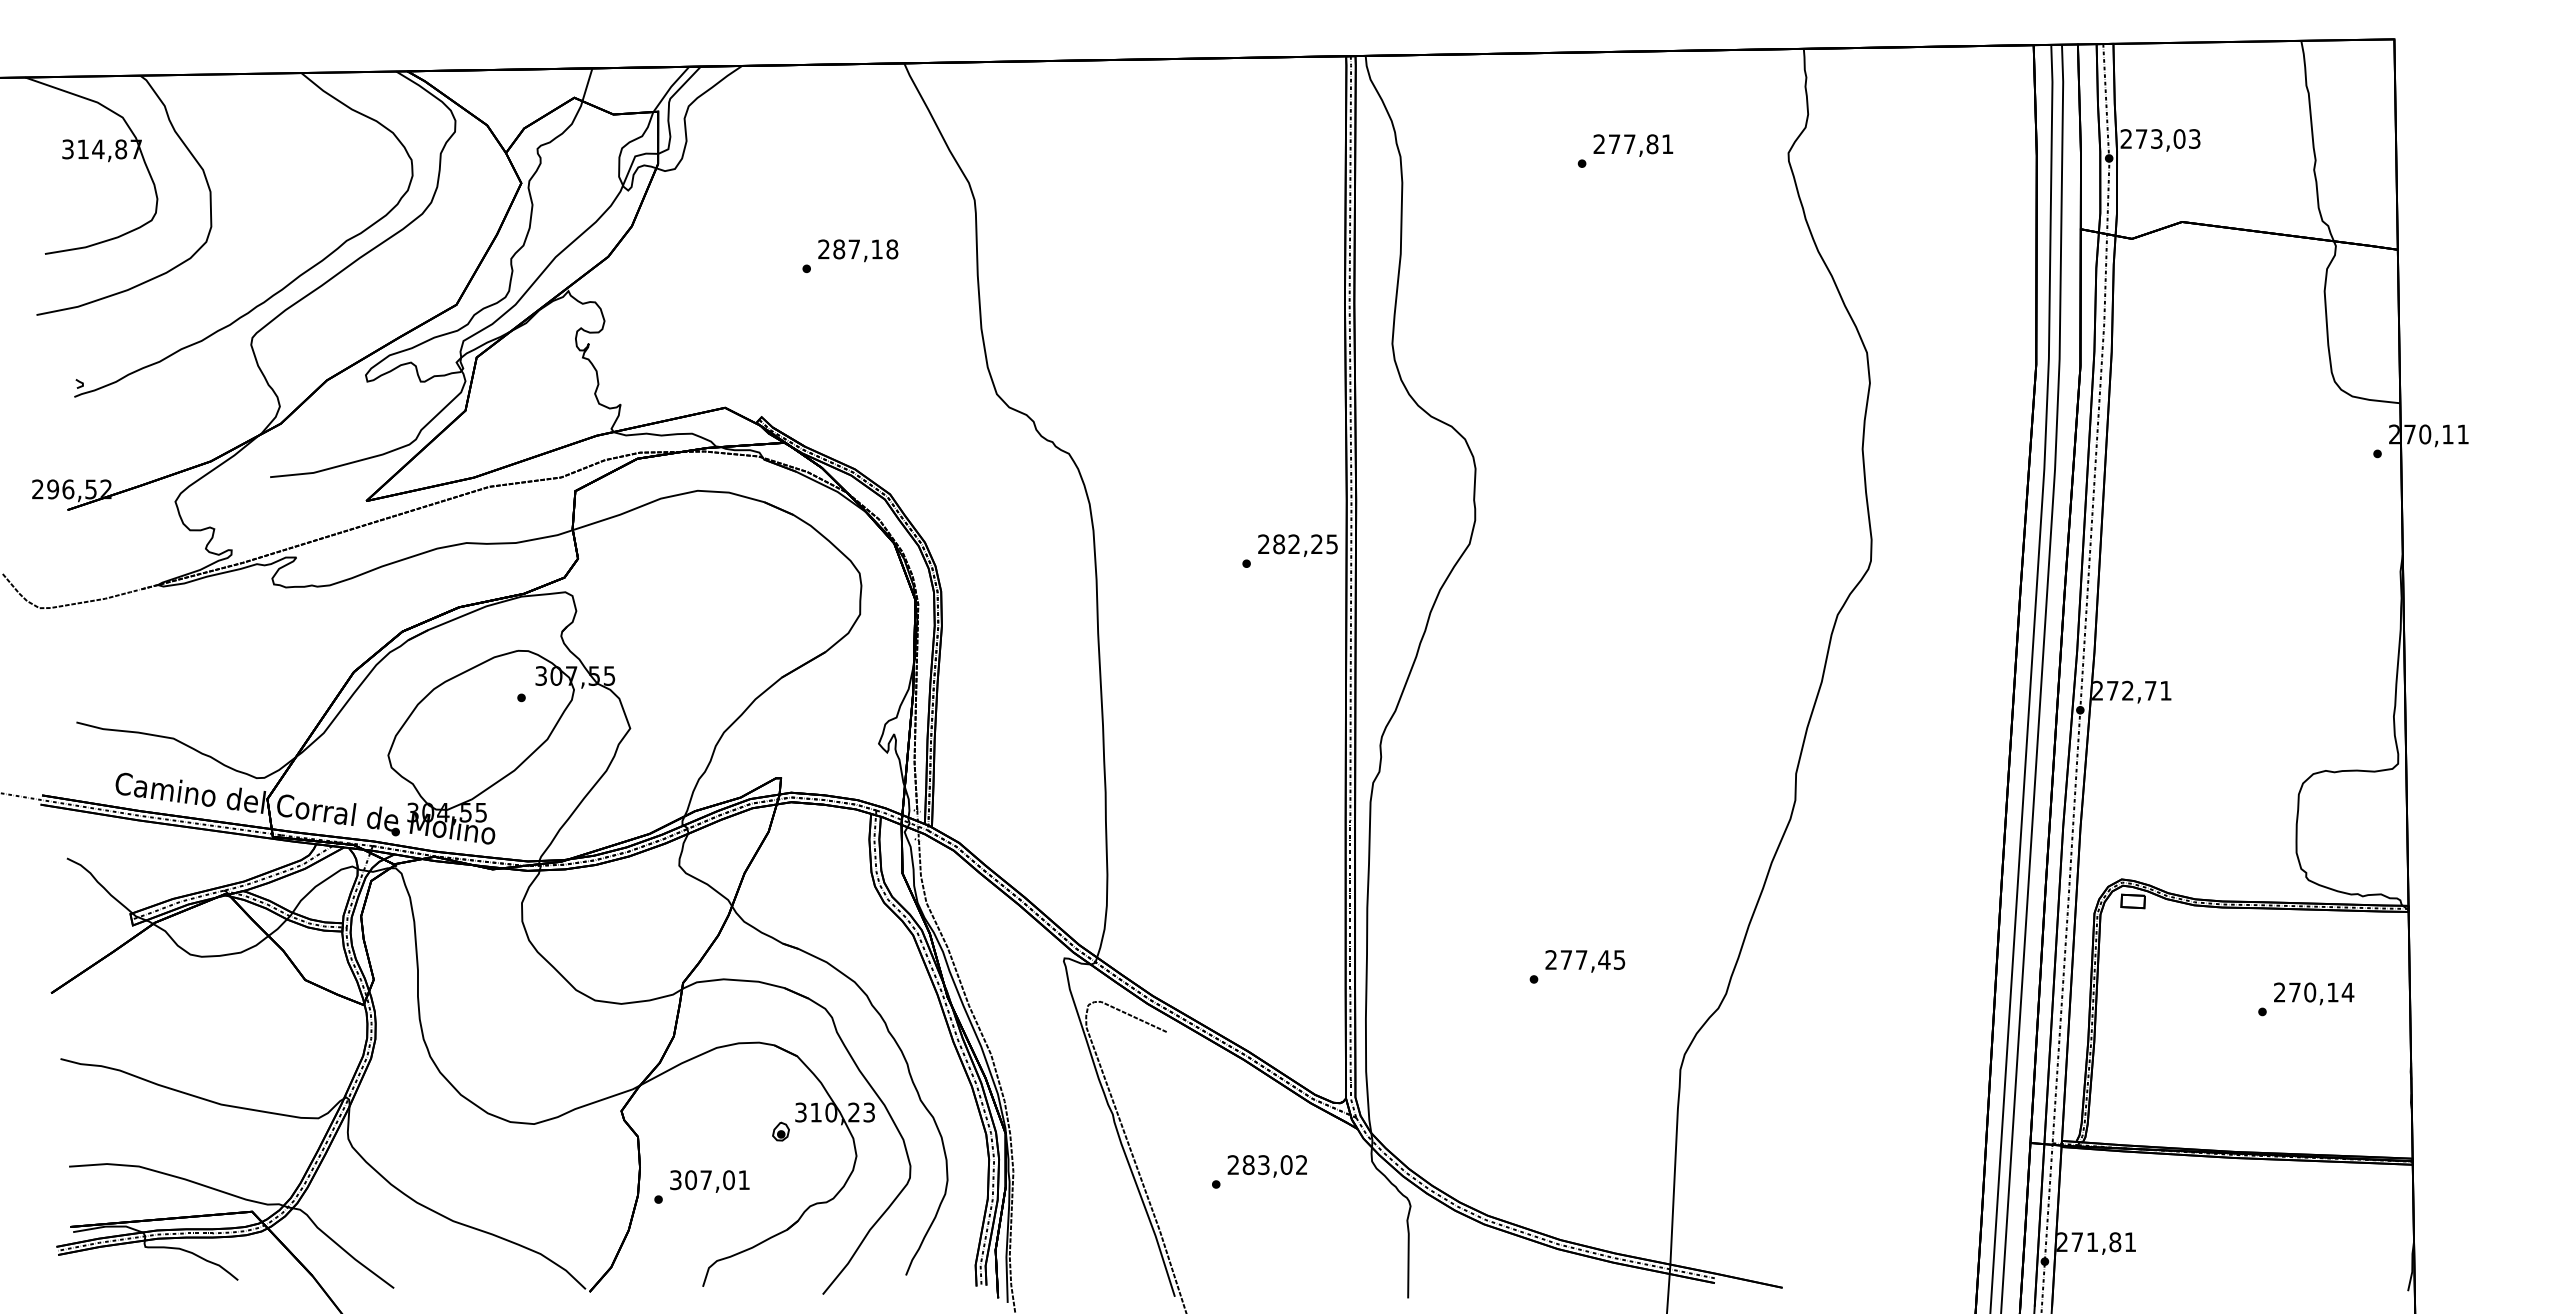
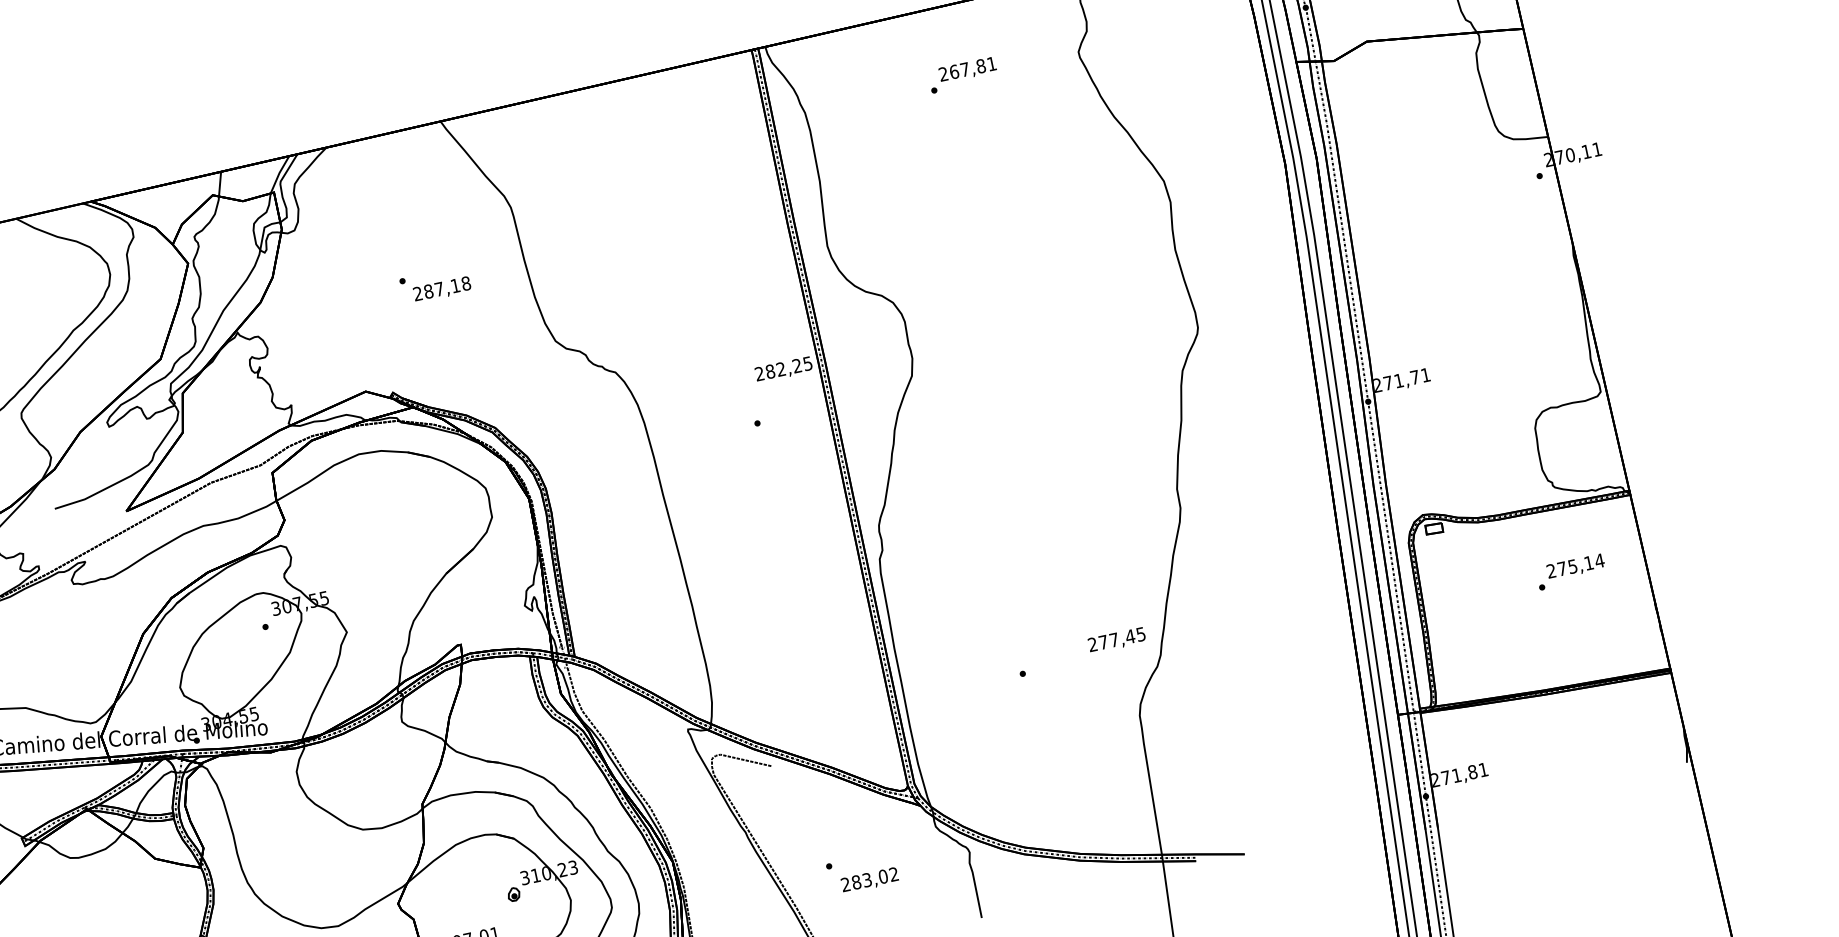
text: (1614, 144) -> (954, 72), 277,81 -> 267,81
text: (858, 250) -> (442, 289), moved
text: (1297, 545) -> (783, 369), moved
text: (2127, 690) -> (1398, 380), 272,71 -> 271,71
text: (1585, 961) -> (1117, 640), moved
text: (2310, 992) -> (1573, 566), 270,14 -> 275,14
text: (1266, 1166) -> (869, 880), moved

